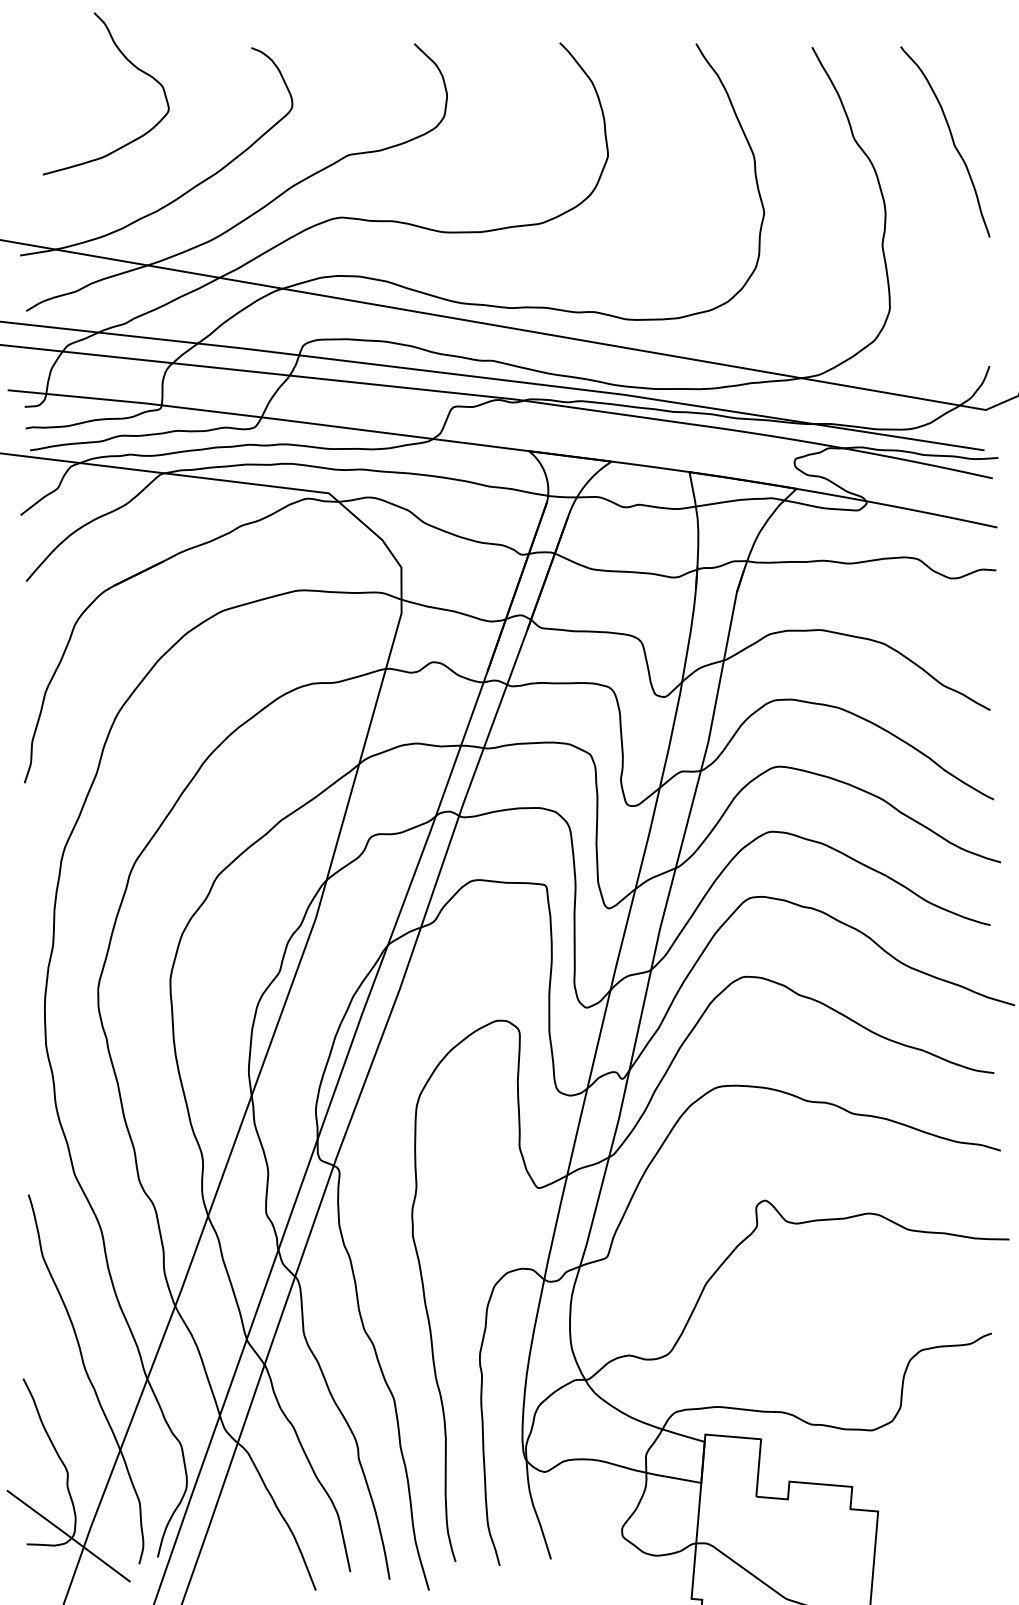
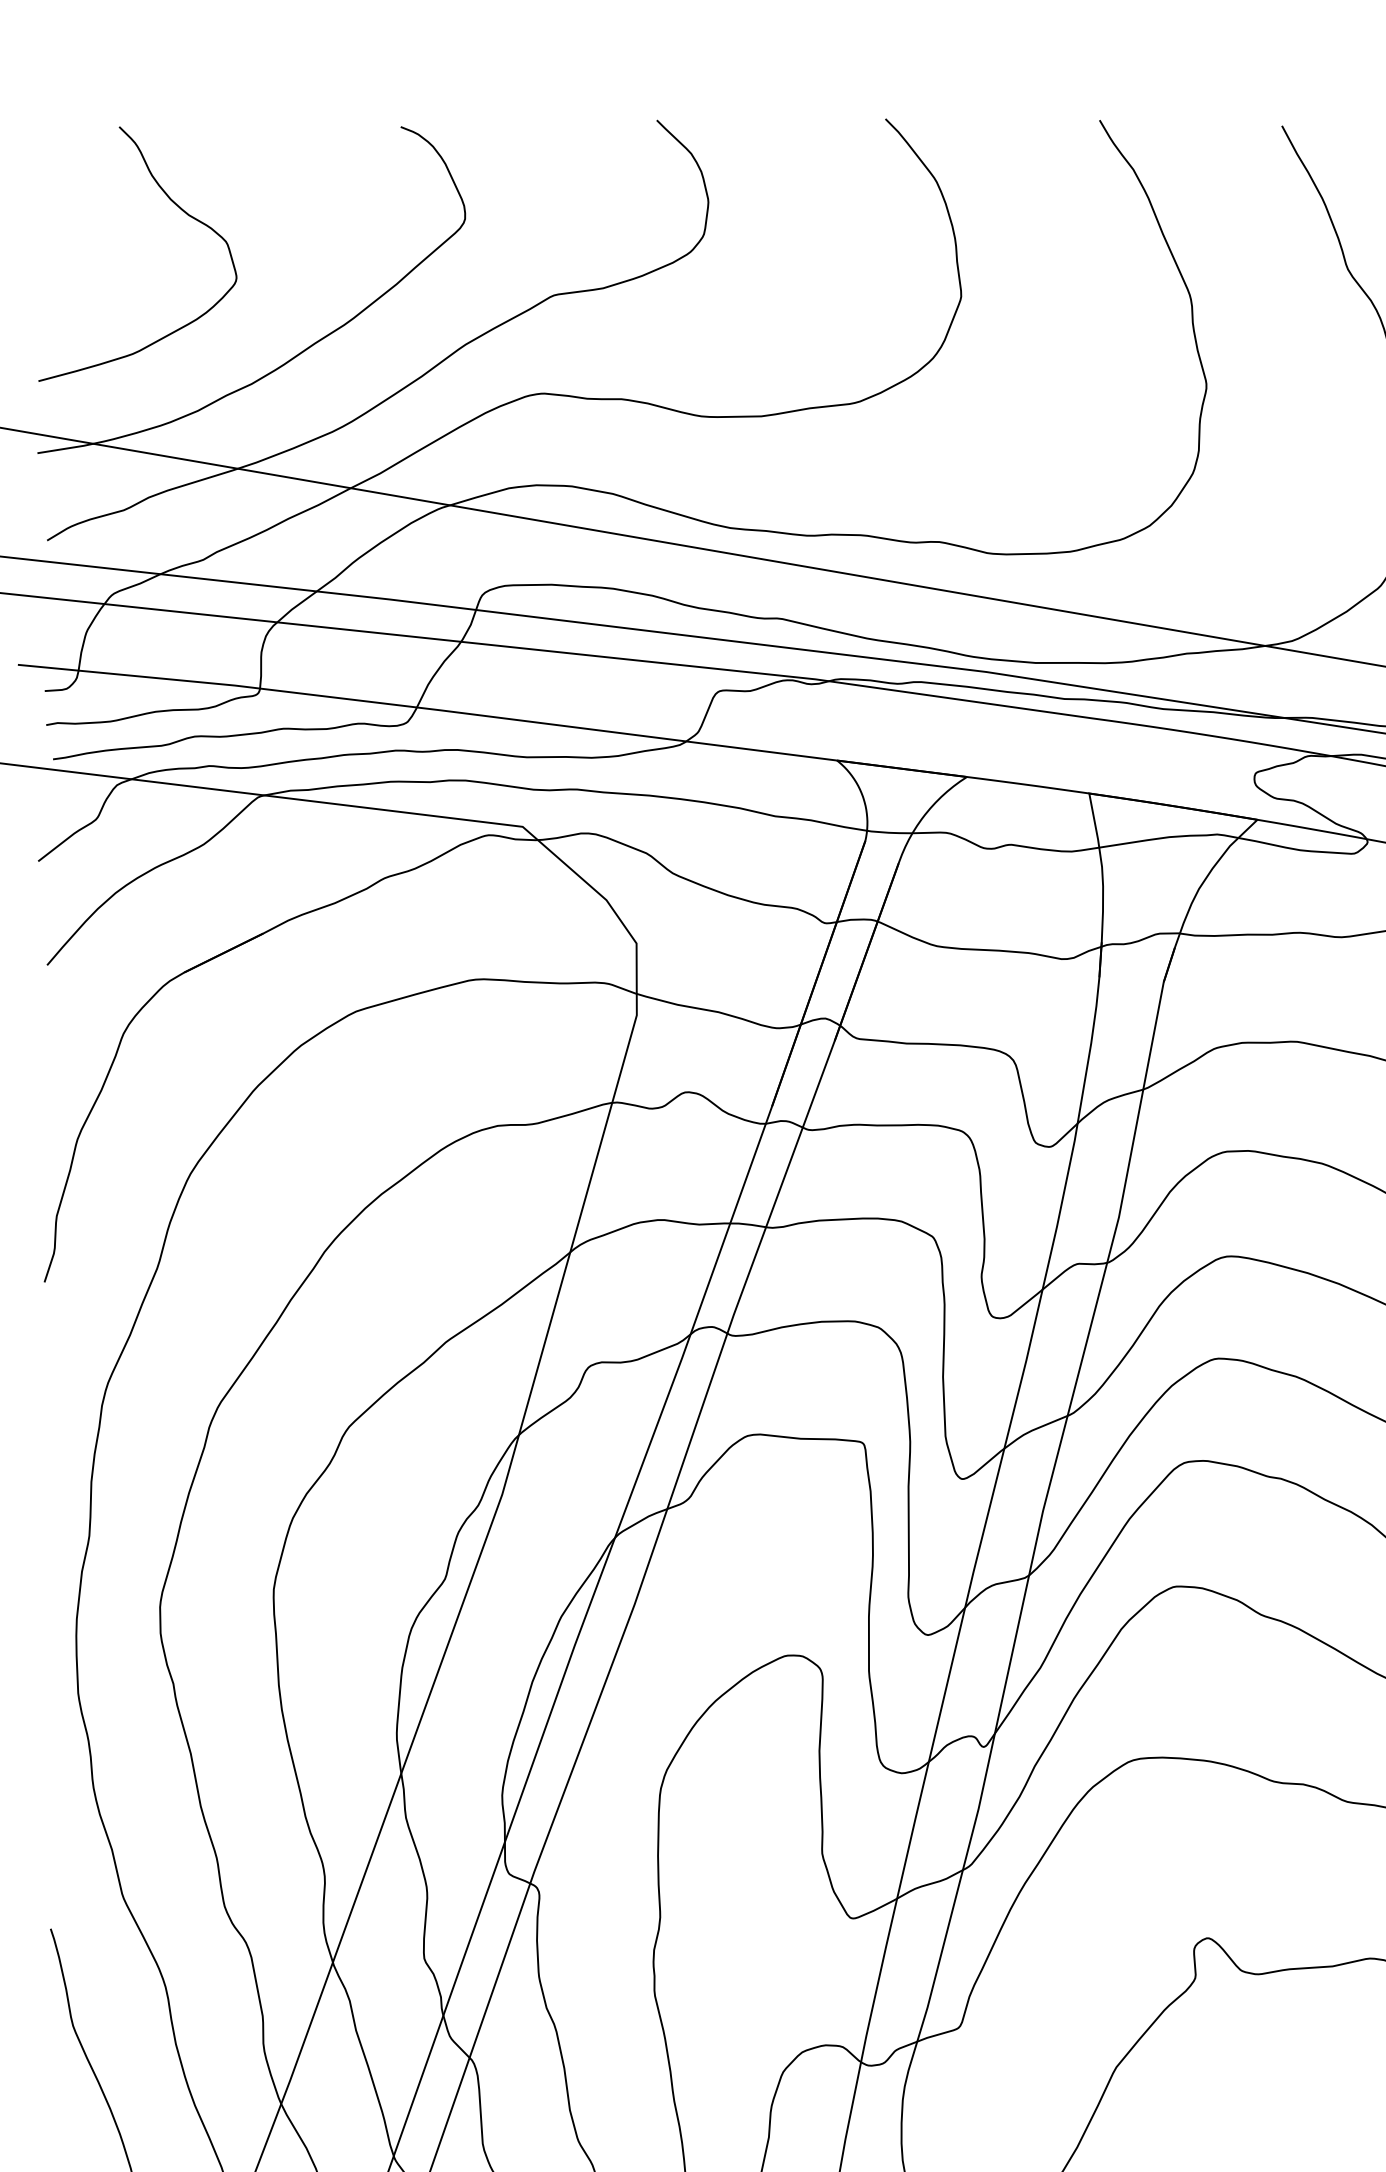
curve: (132, 65) -> (179, 209), moved

